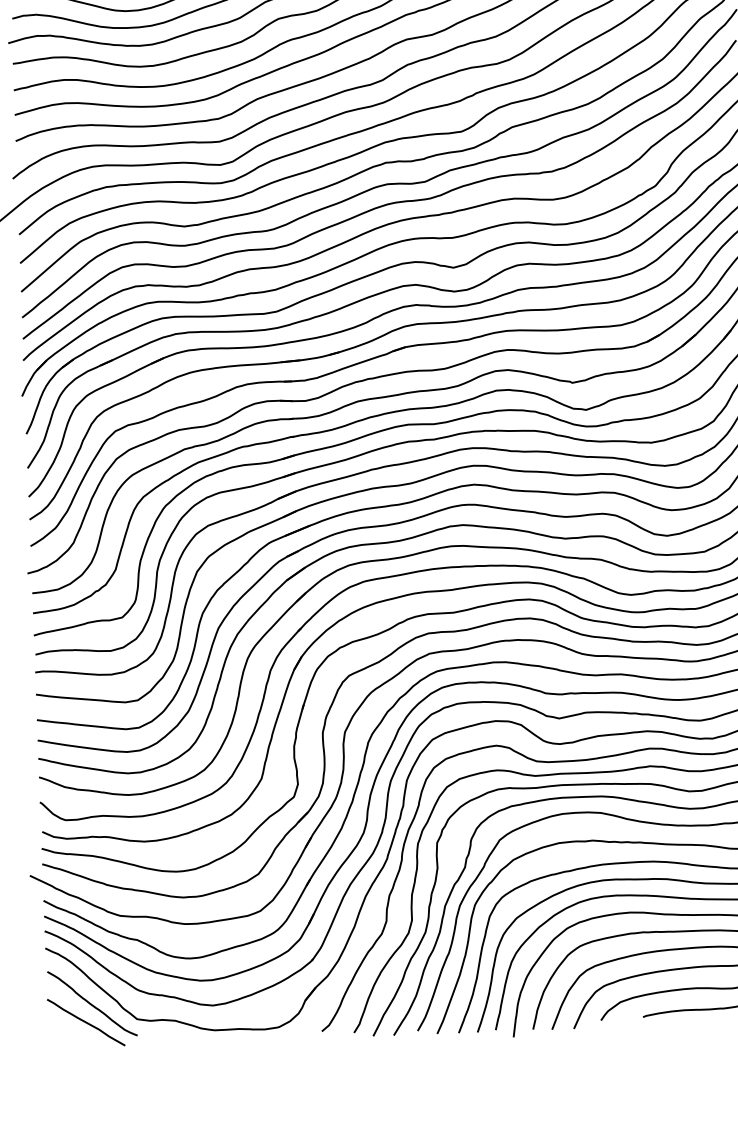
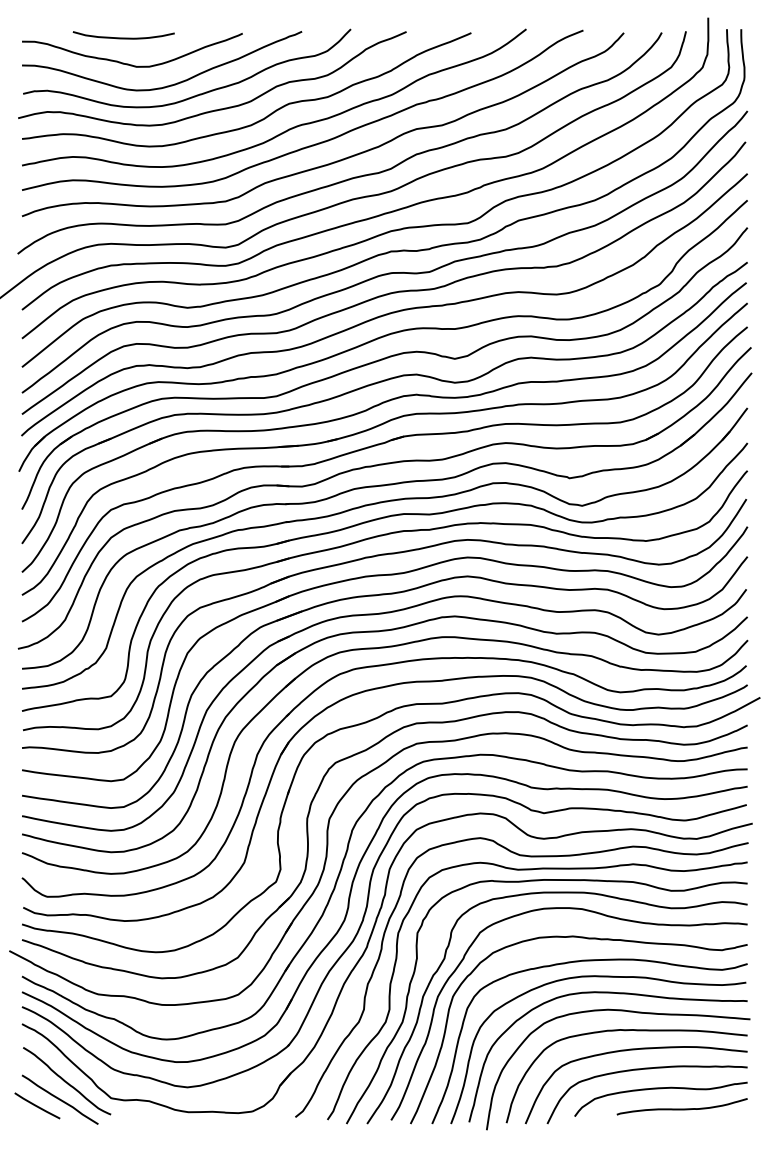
line: (63, 1029) -> (37, 1105), added

